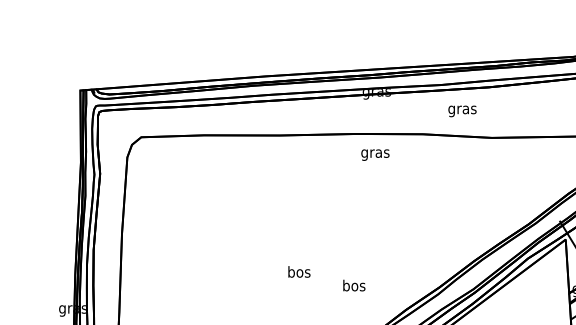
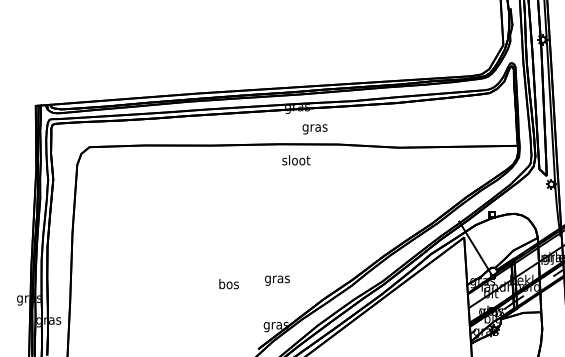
text: (461, 111) -> (314, 129), moved
text: (375, 153) -> (296, 161), gras -> sloot
text: (298, 272) -> (228, 284), moved
text: (354, 287) -> (277, 279), bos -> gras

